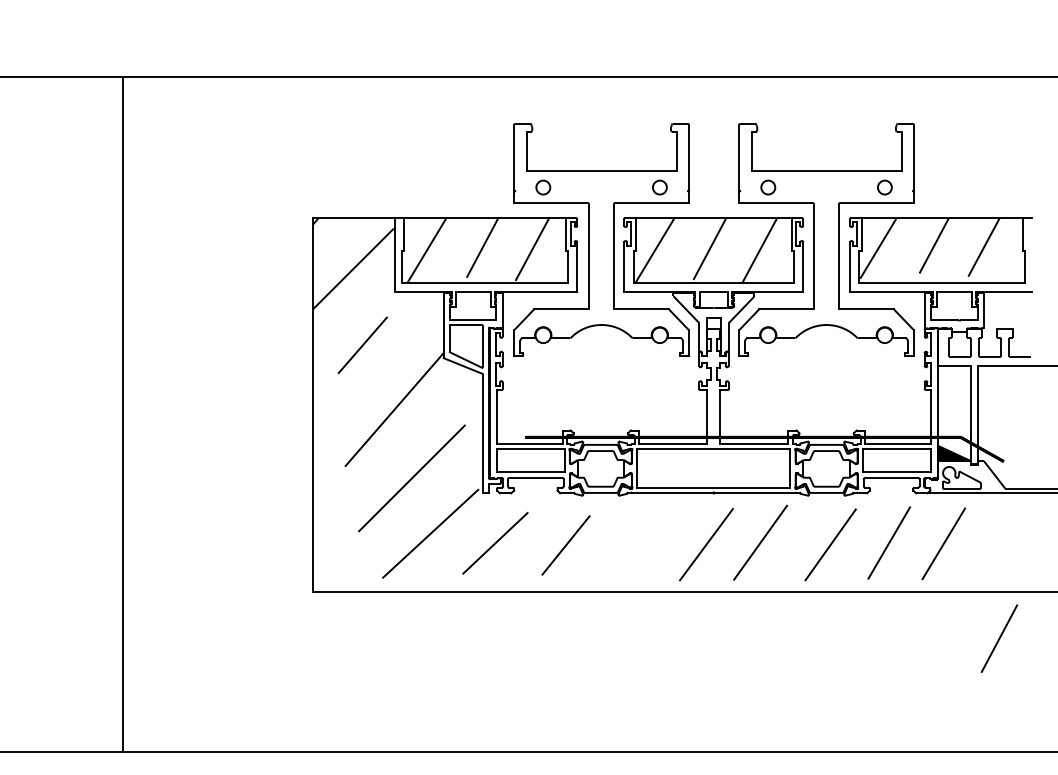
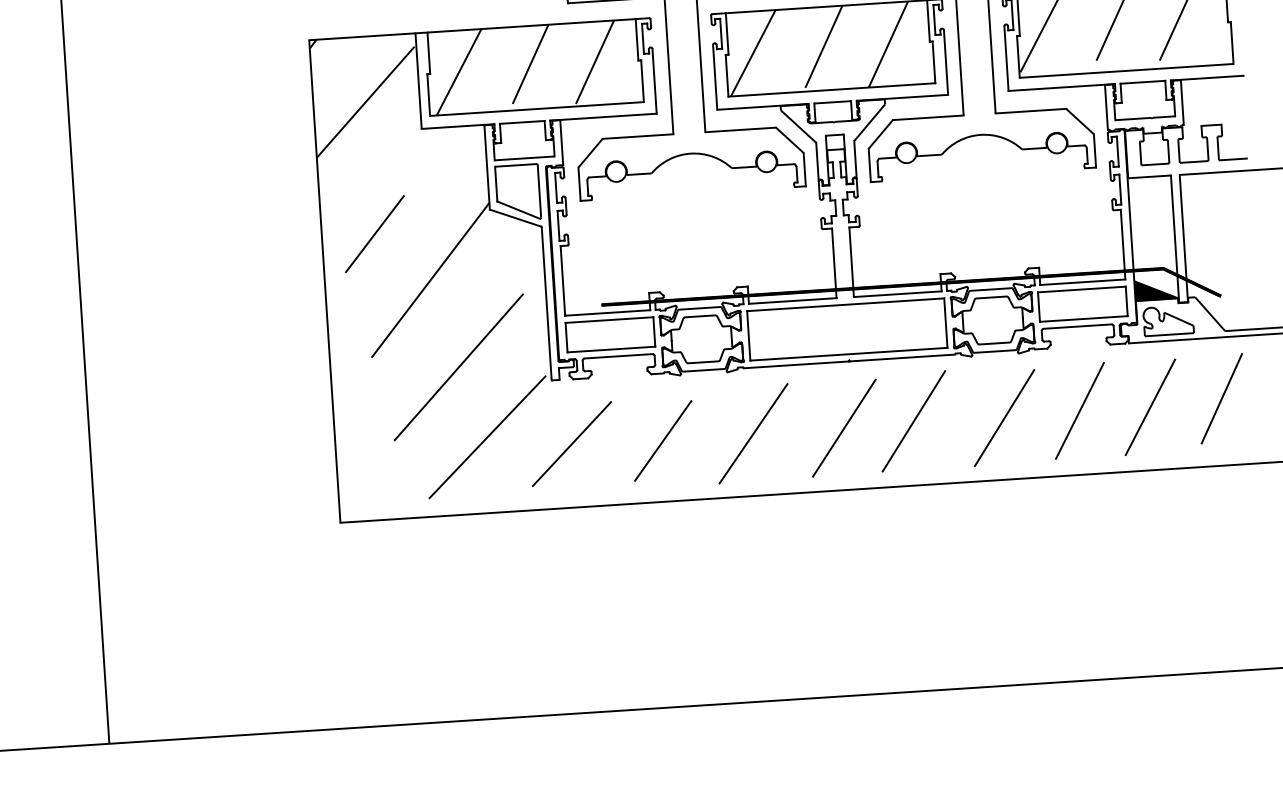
line: (362, 345) -> (374, 234), moved
line: (635, 543) -> (752, 432), added
line: (999, 638) -> (1221, 398), moved

